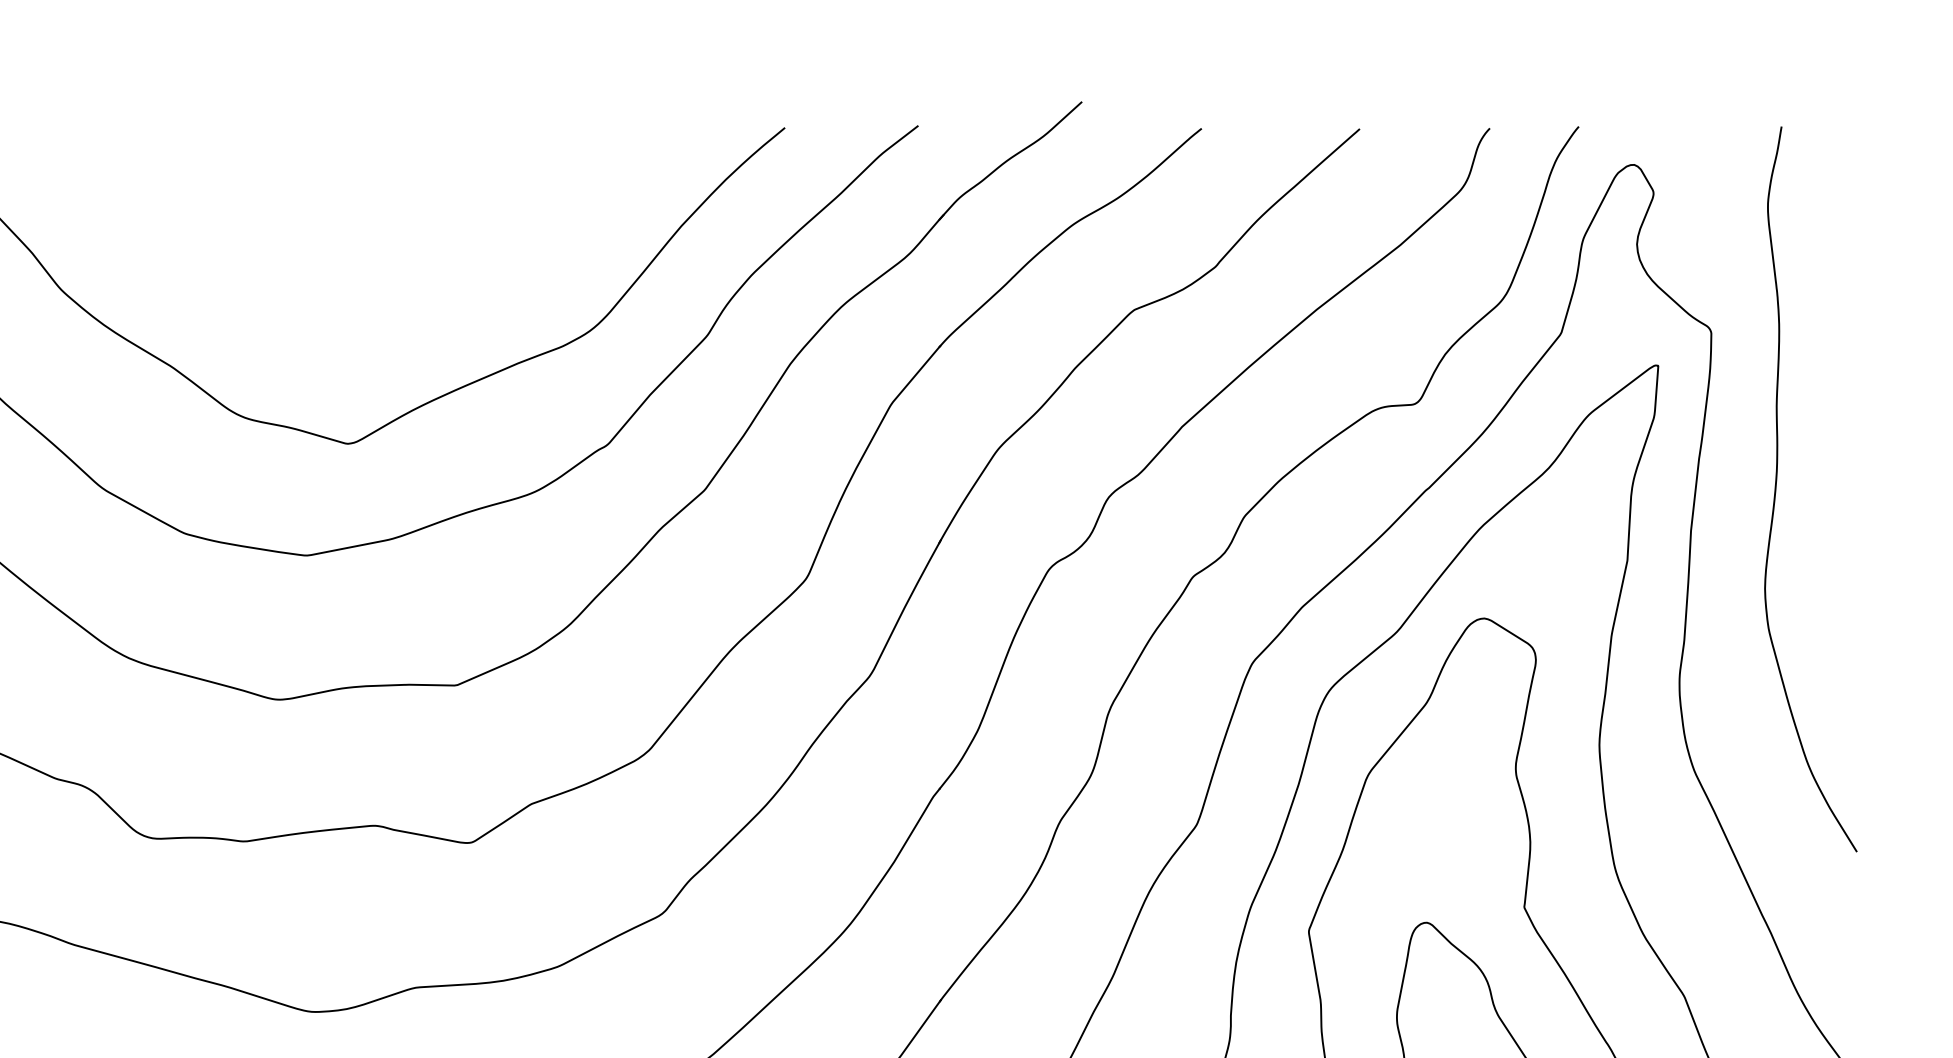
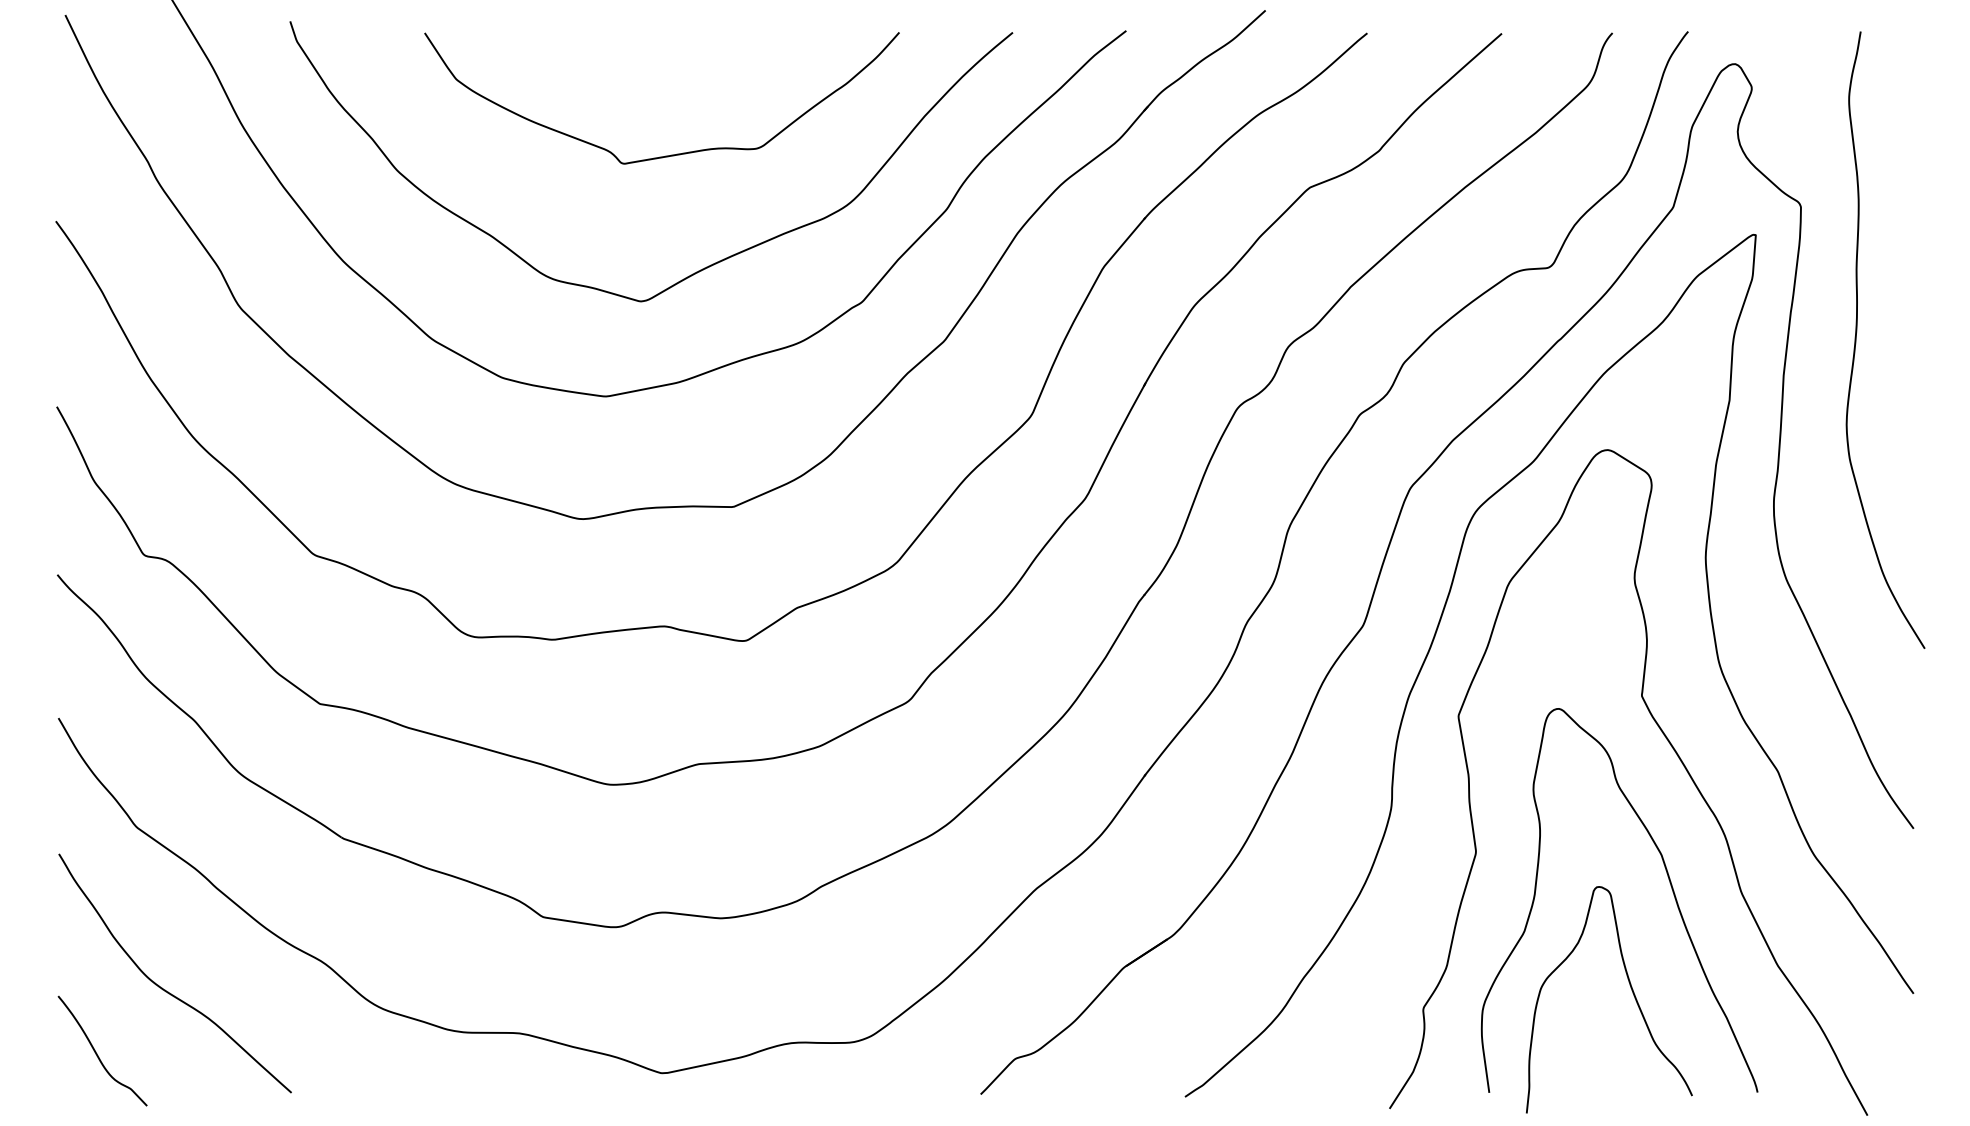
curve: (383, 271) -> (671, 154), added

